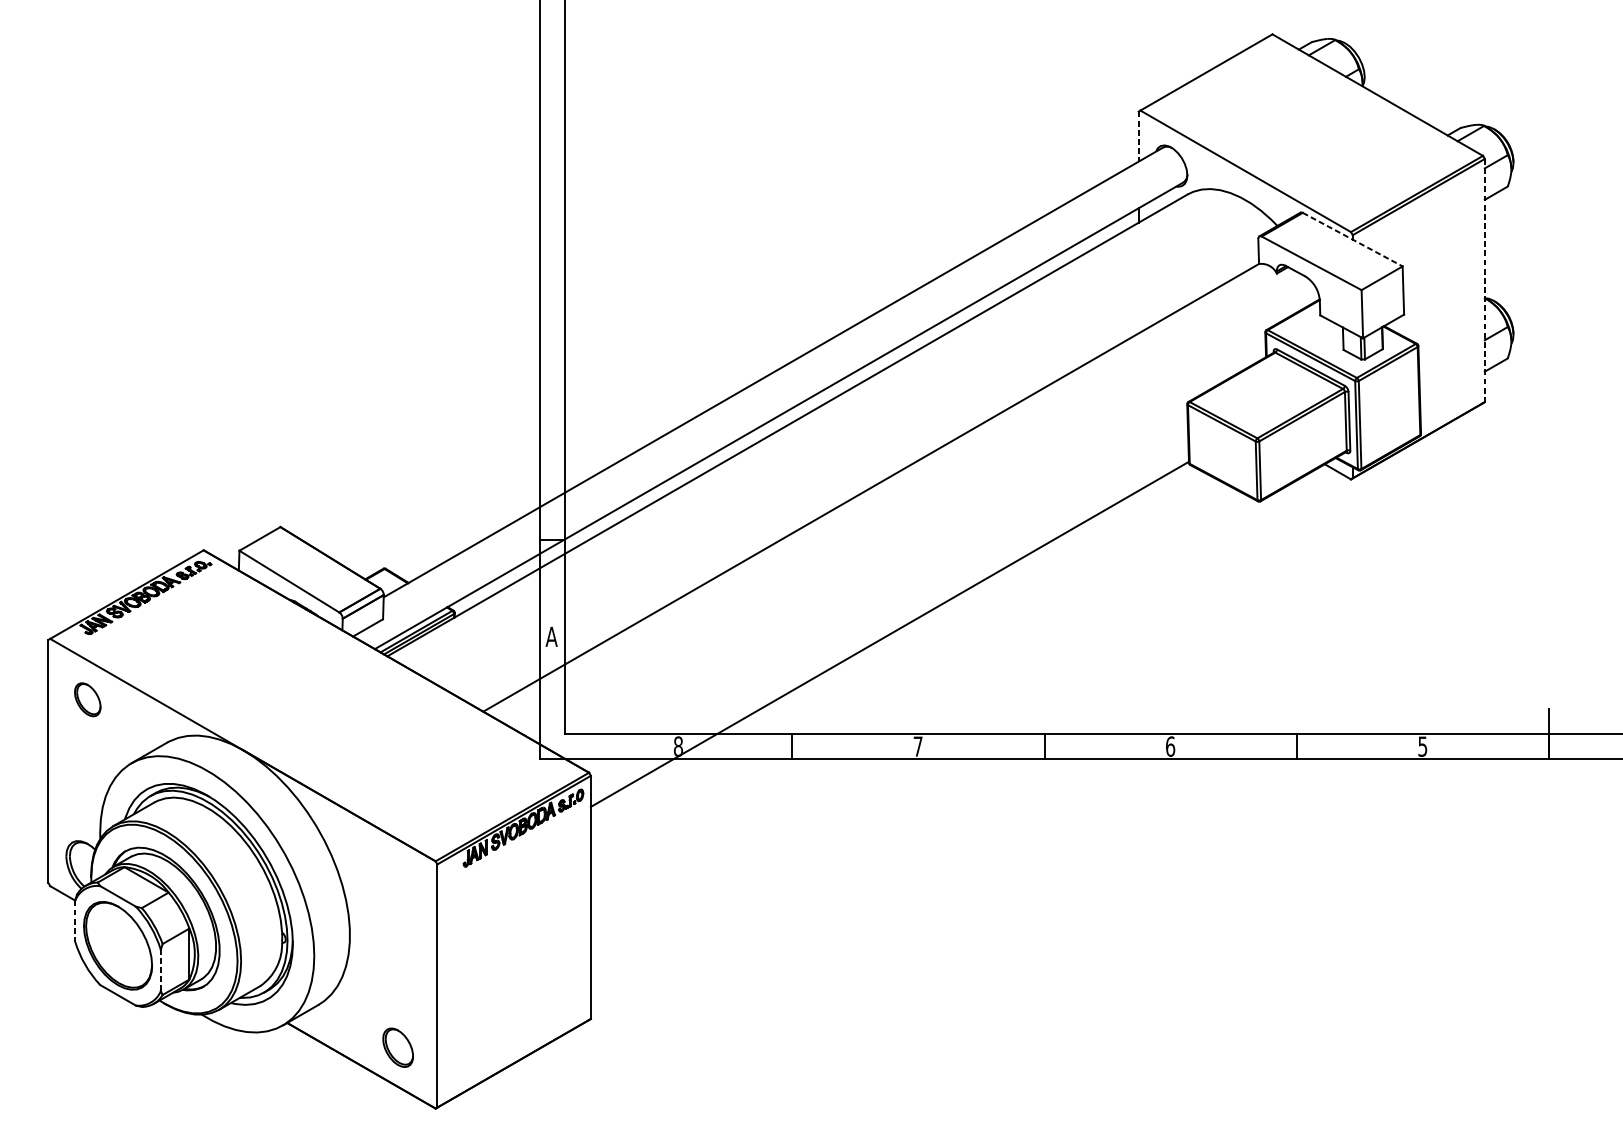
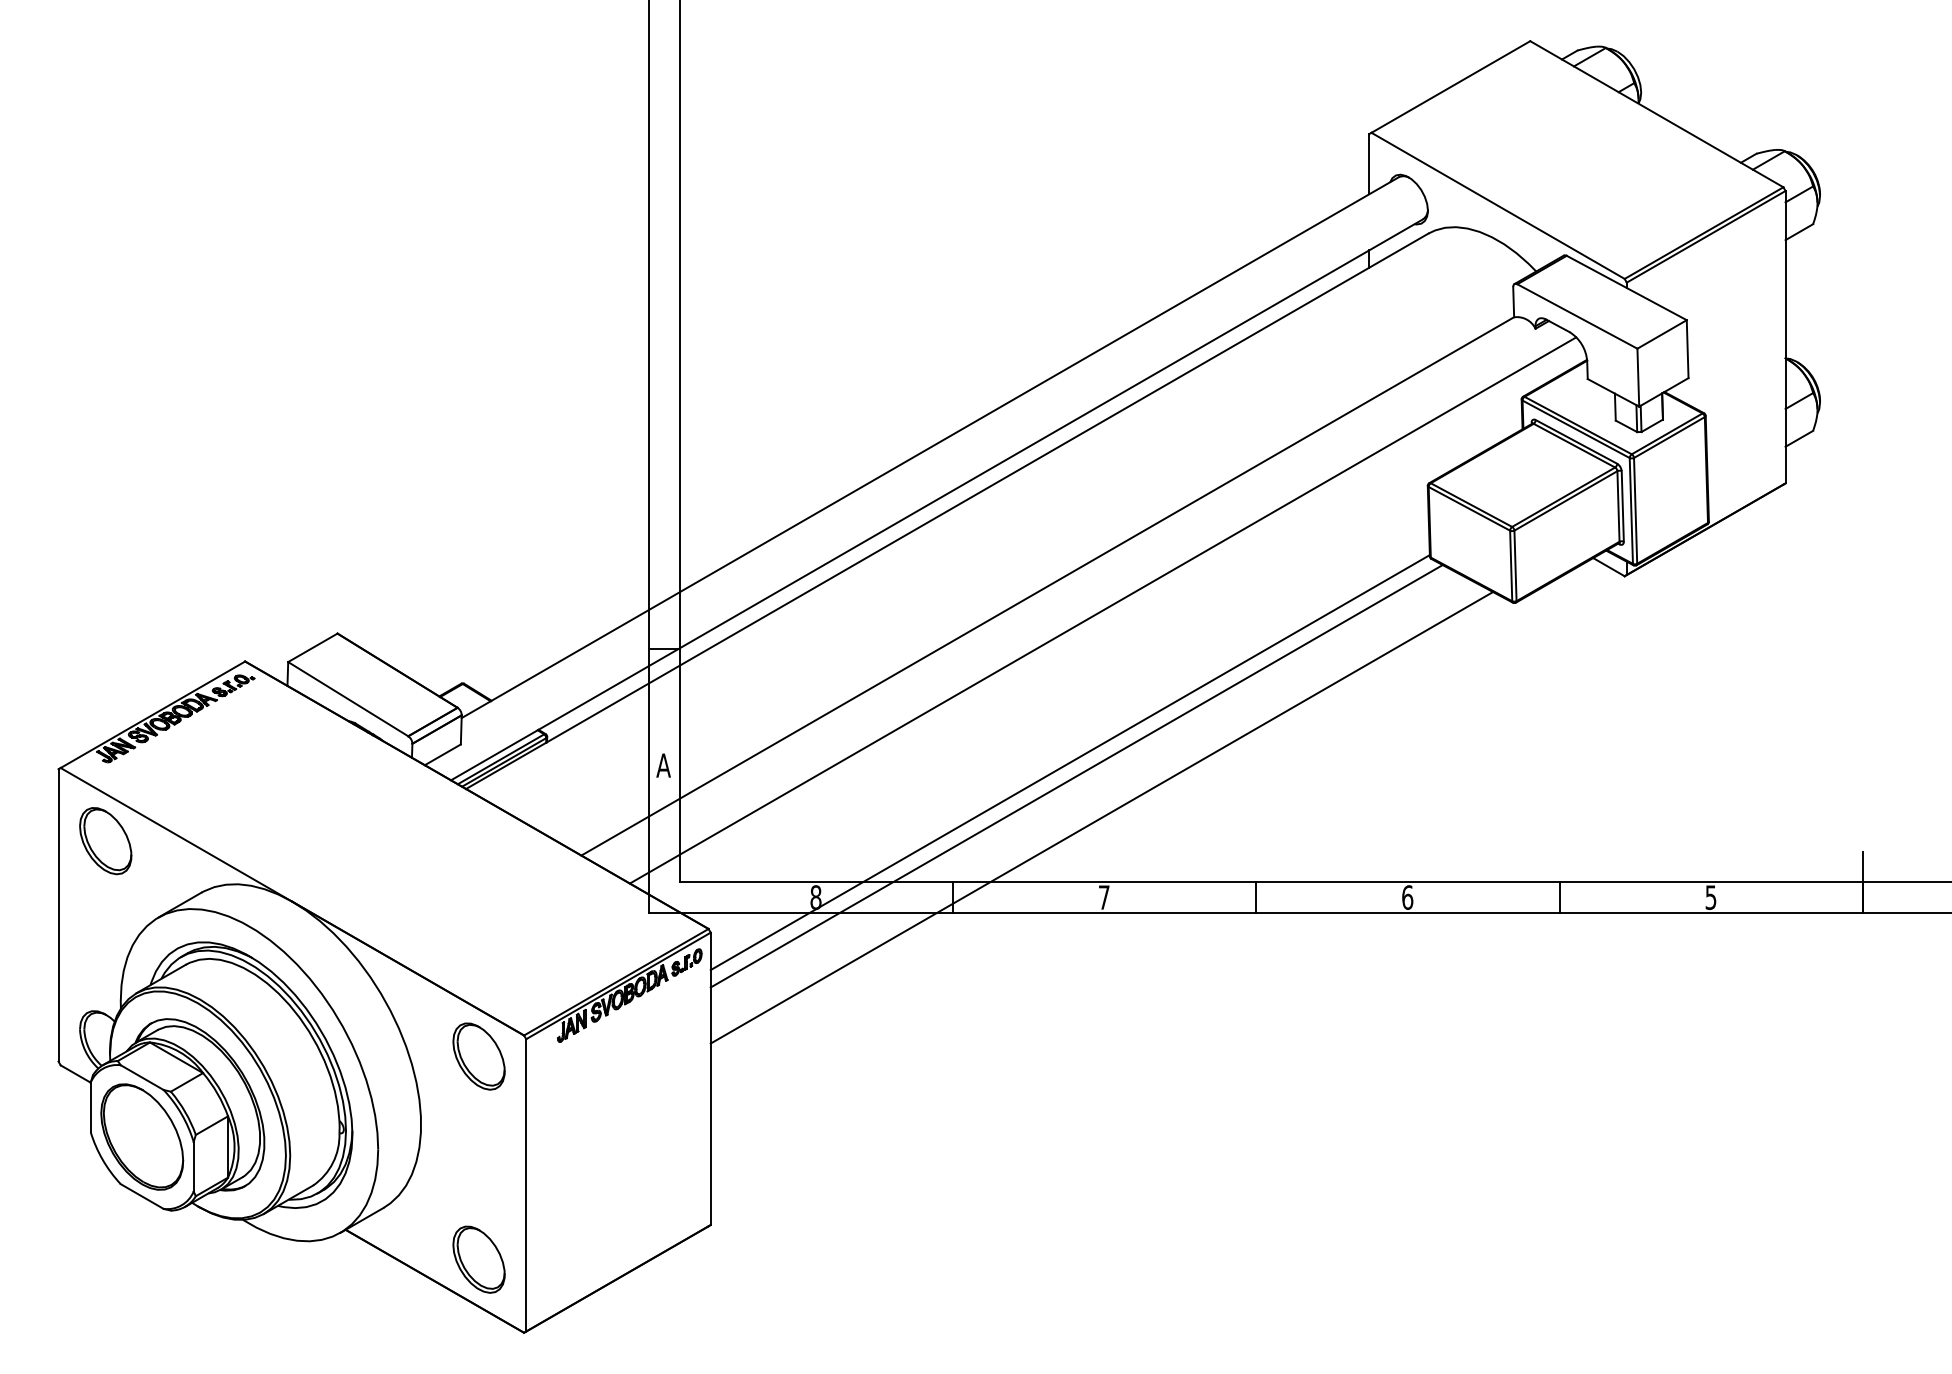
line: (1138, 136) -> (1369, 164), dashed -> solid
line: (1353, 240) -> (1627, 288), dashed -> solid
line: (1484, 280) -> (1785, 337), dashed -> solid
line: (916, 507) -> (1102, 610), added
line: (895, 645) -> (1076, 776), added
line: (915, 680) -> (1101, 817), added
part: (87, 699) -> (105, 841), size x1.67
part: (397, 878) -> (478, 1056), added
line: (75, 921) -> (90, 1107), dashed -> solid
line: (160, 970) -> (193, 1166), dashed -> solid
part: (397, 1047) -> (478, 1259), size x1.43

